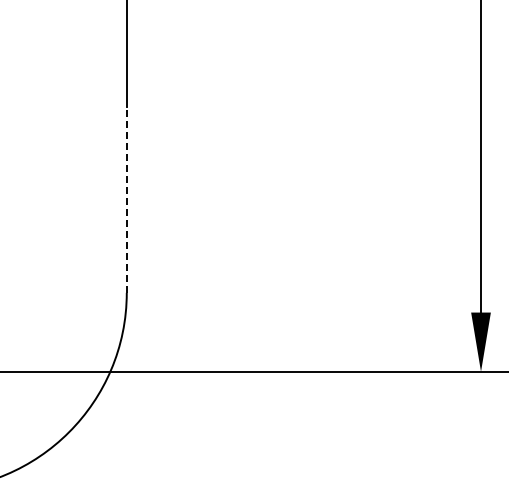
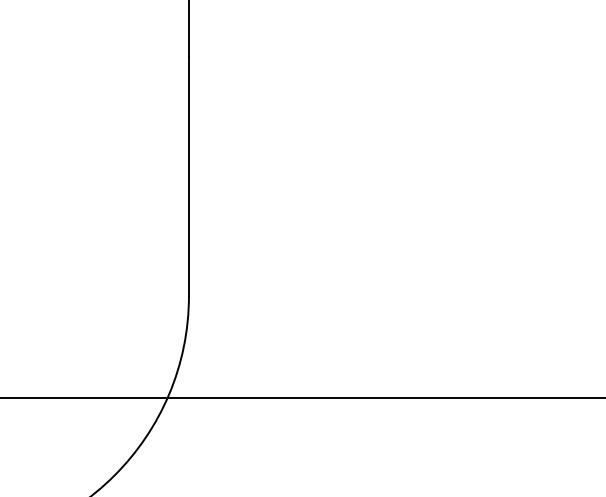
line: (126, 200) -> (188, 176), dashed -> solid

